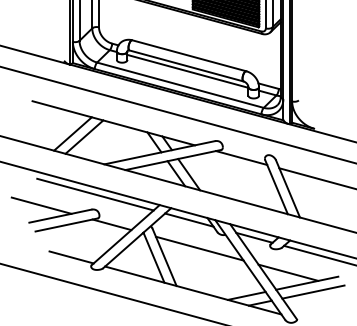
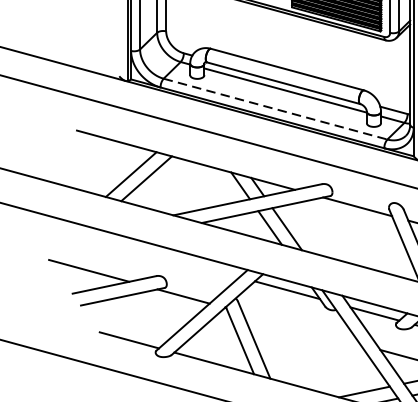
line: (180, 85) -> (275, 109), solid -> dashed
line: (95, 194) -> (161, 255), removed
line: (199, 248) -> (301, 328), removed

